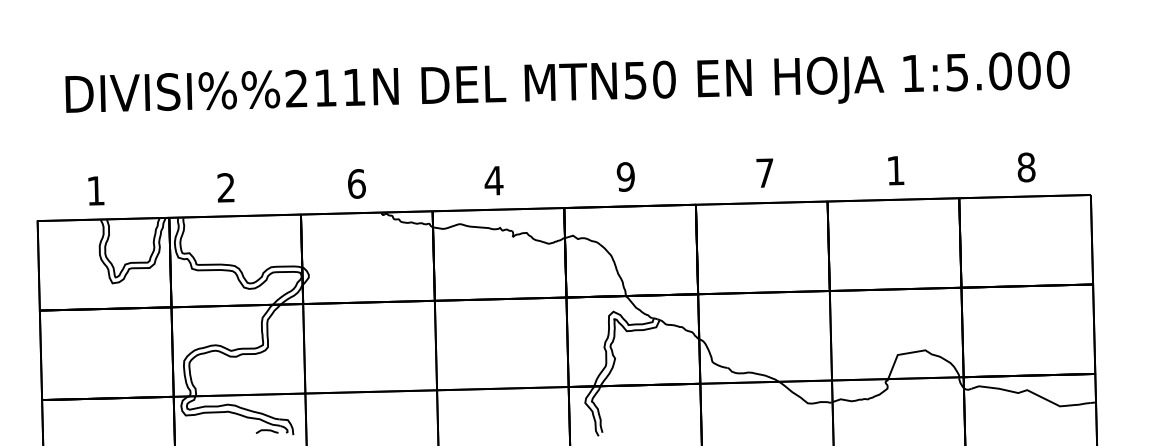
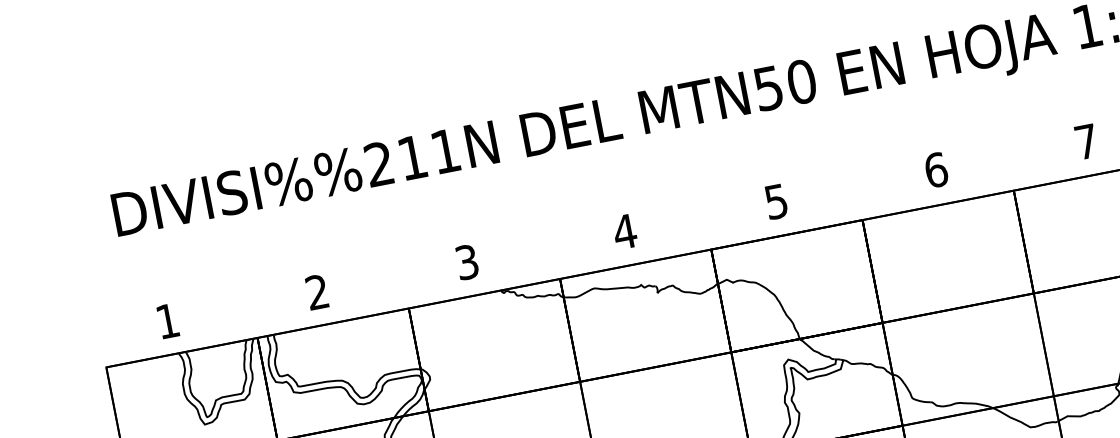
text: (895, 170) -> (1086, 141), 1 -> 7
text: (765, 173) -> (936, 170), 7 -> 6
text: (625, 176) -> (775, 201), 9 -> 5
text: (356, 183) -> (466, 261), 6 -> 3

